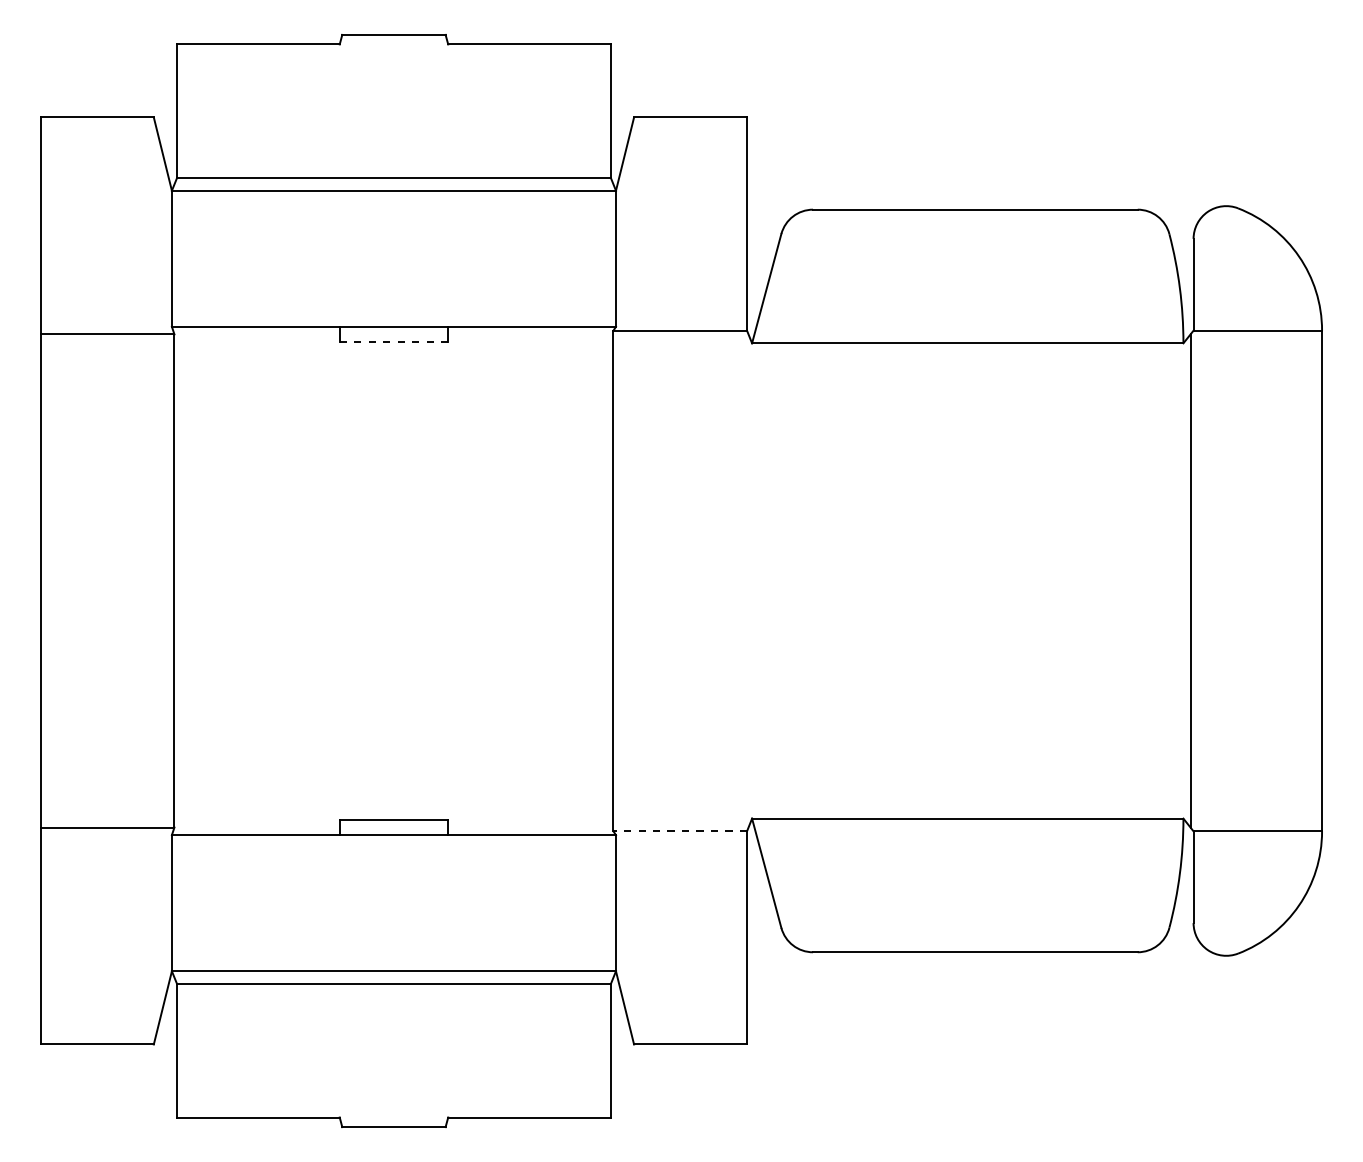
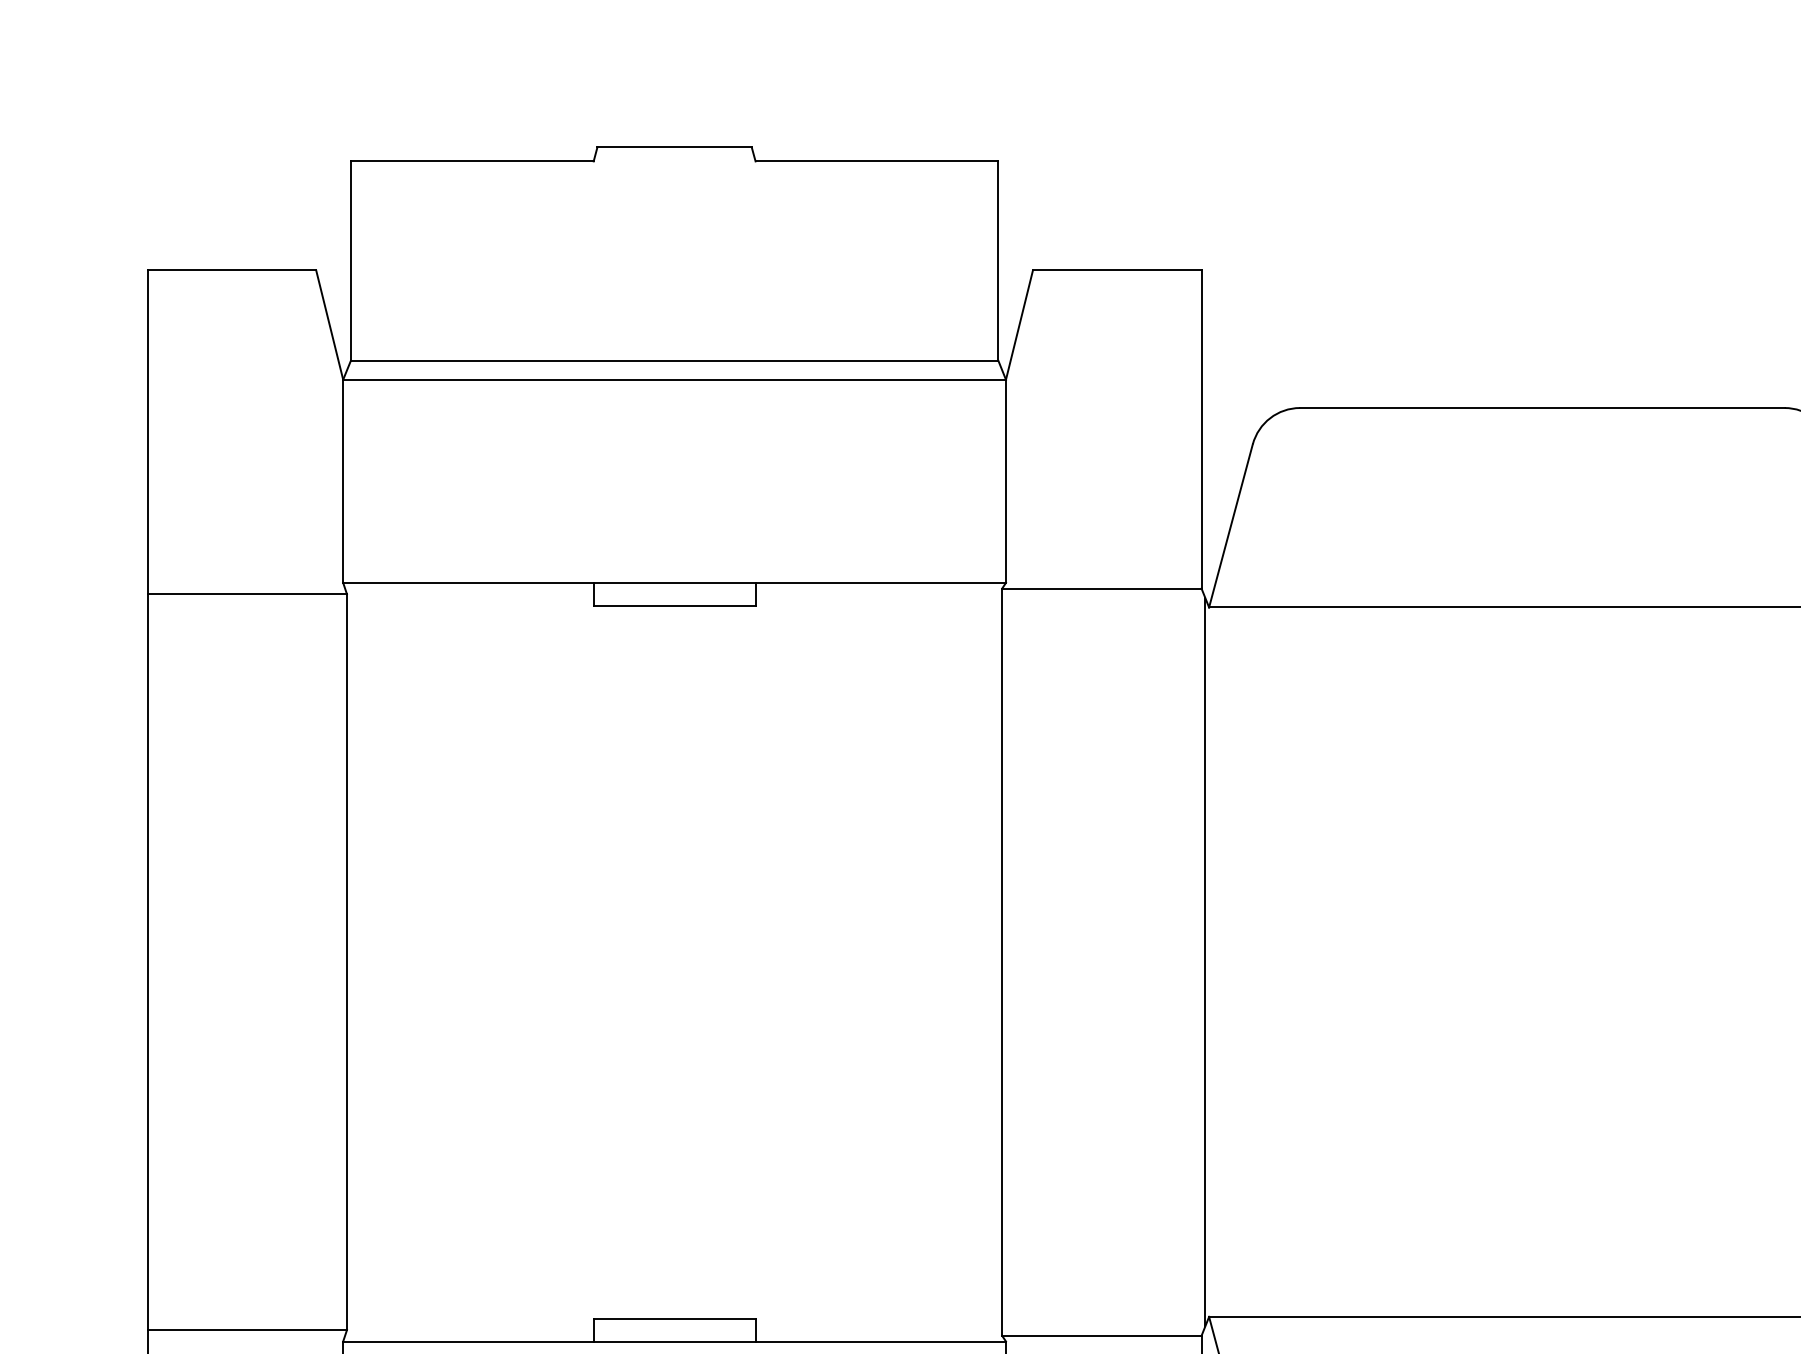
line: (394, 342) -> (675, 606), dashed -> solid
line: (749, 580) -> (1205, 961), added
line: (680, 831) -> (1102, 1336), dashed -> solid

